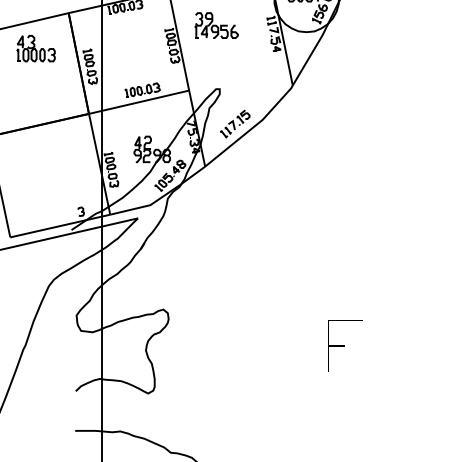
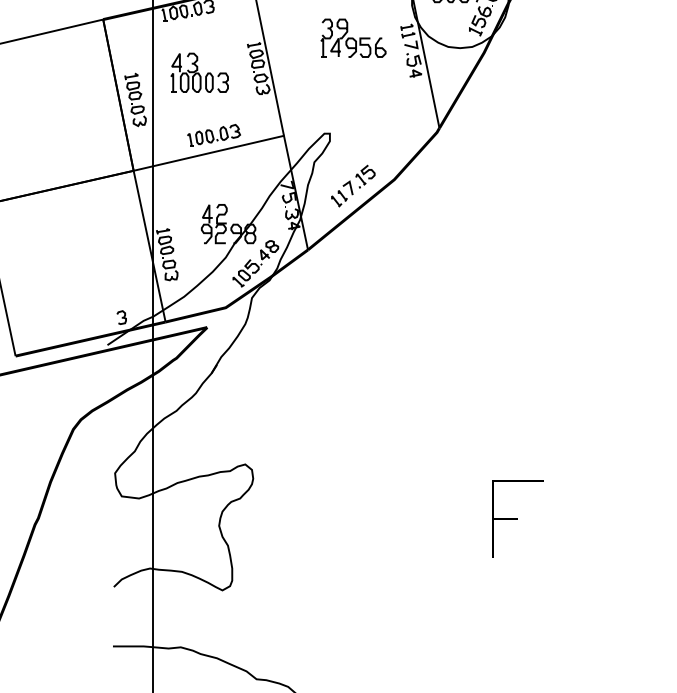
part: (216, 25) -> (353, 38), moved
part: (35, 48) -> (198, 72), moved

